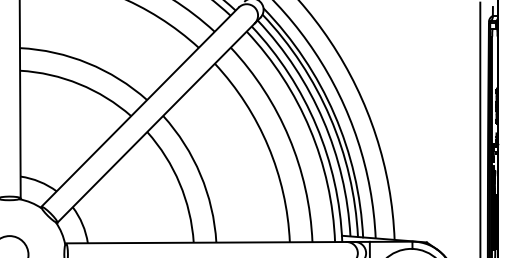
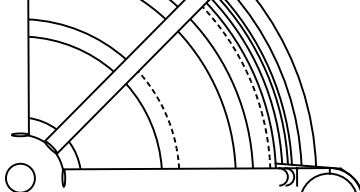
arc: (310, 129) -> (251, 81), solid -> dashed
arc: (200, 174) -> (166, 116), solid -> dashed

